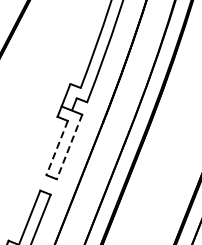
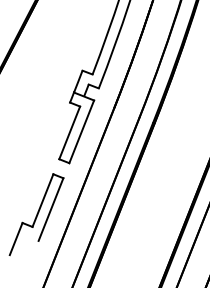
line: (69, 146) -> (81, 131), dashed -> solid
line: (56, 148) -> (69, 133), dashed -> solid

